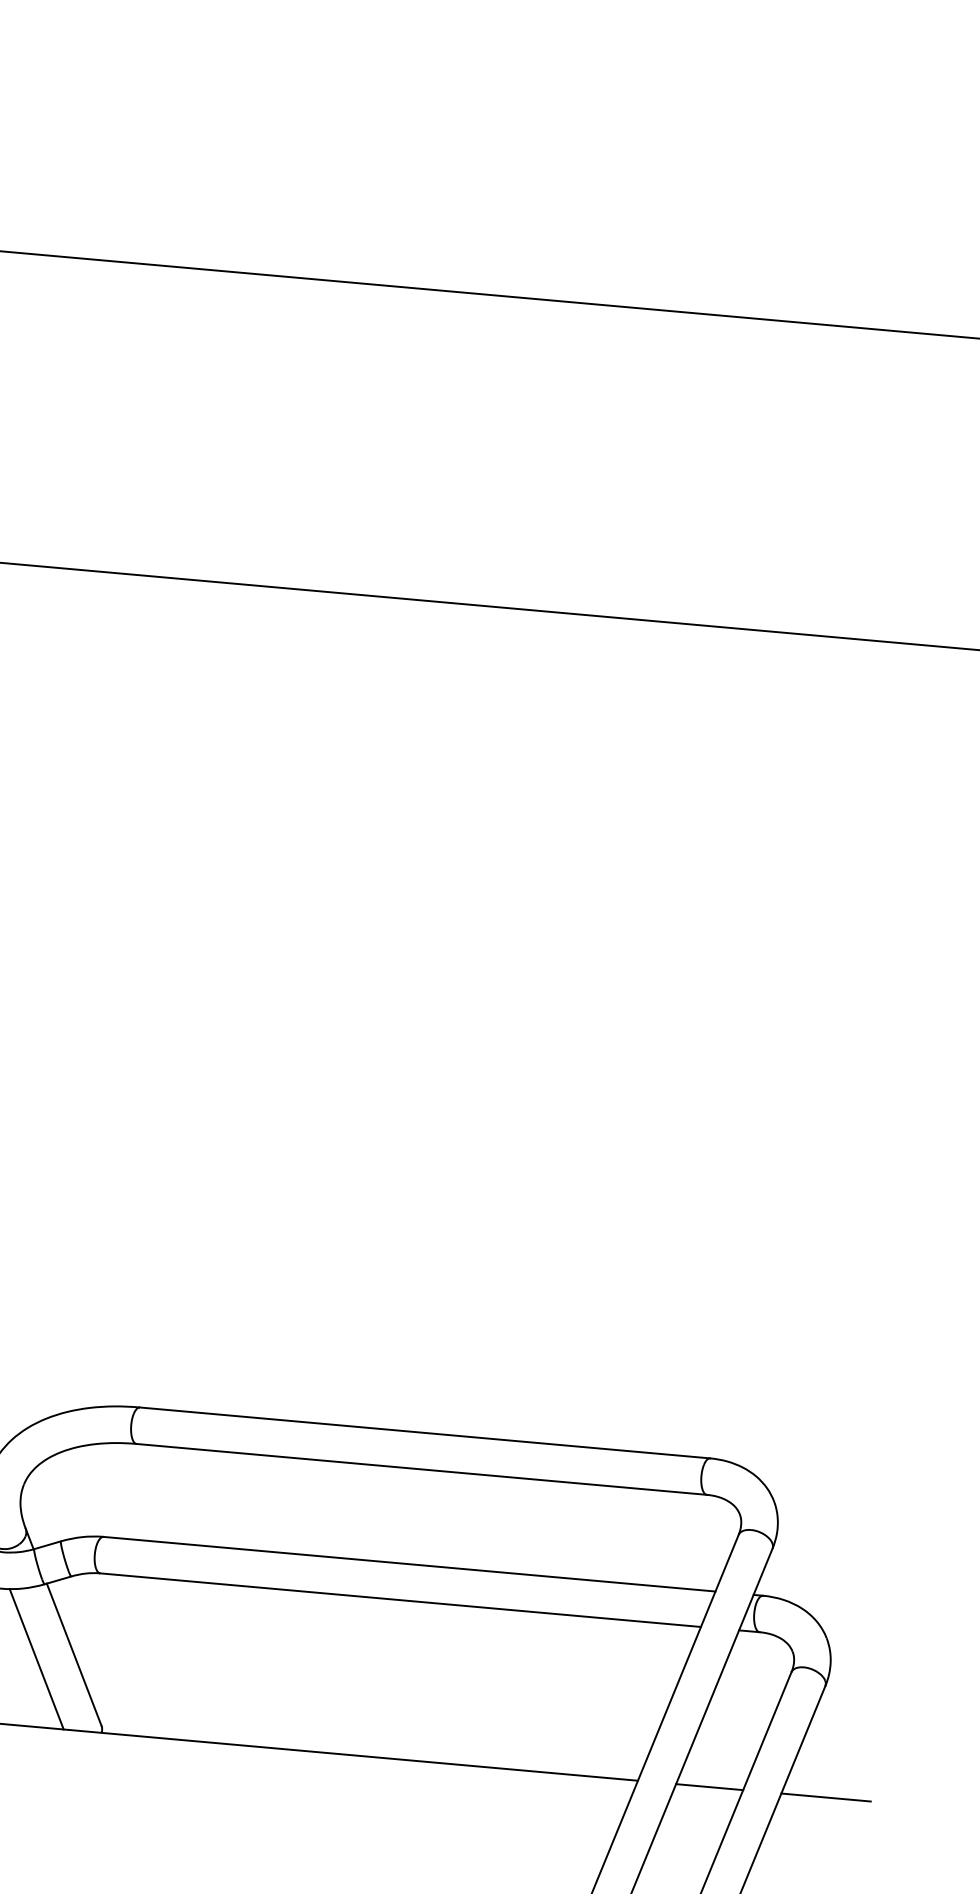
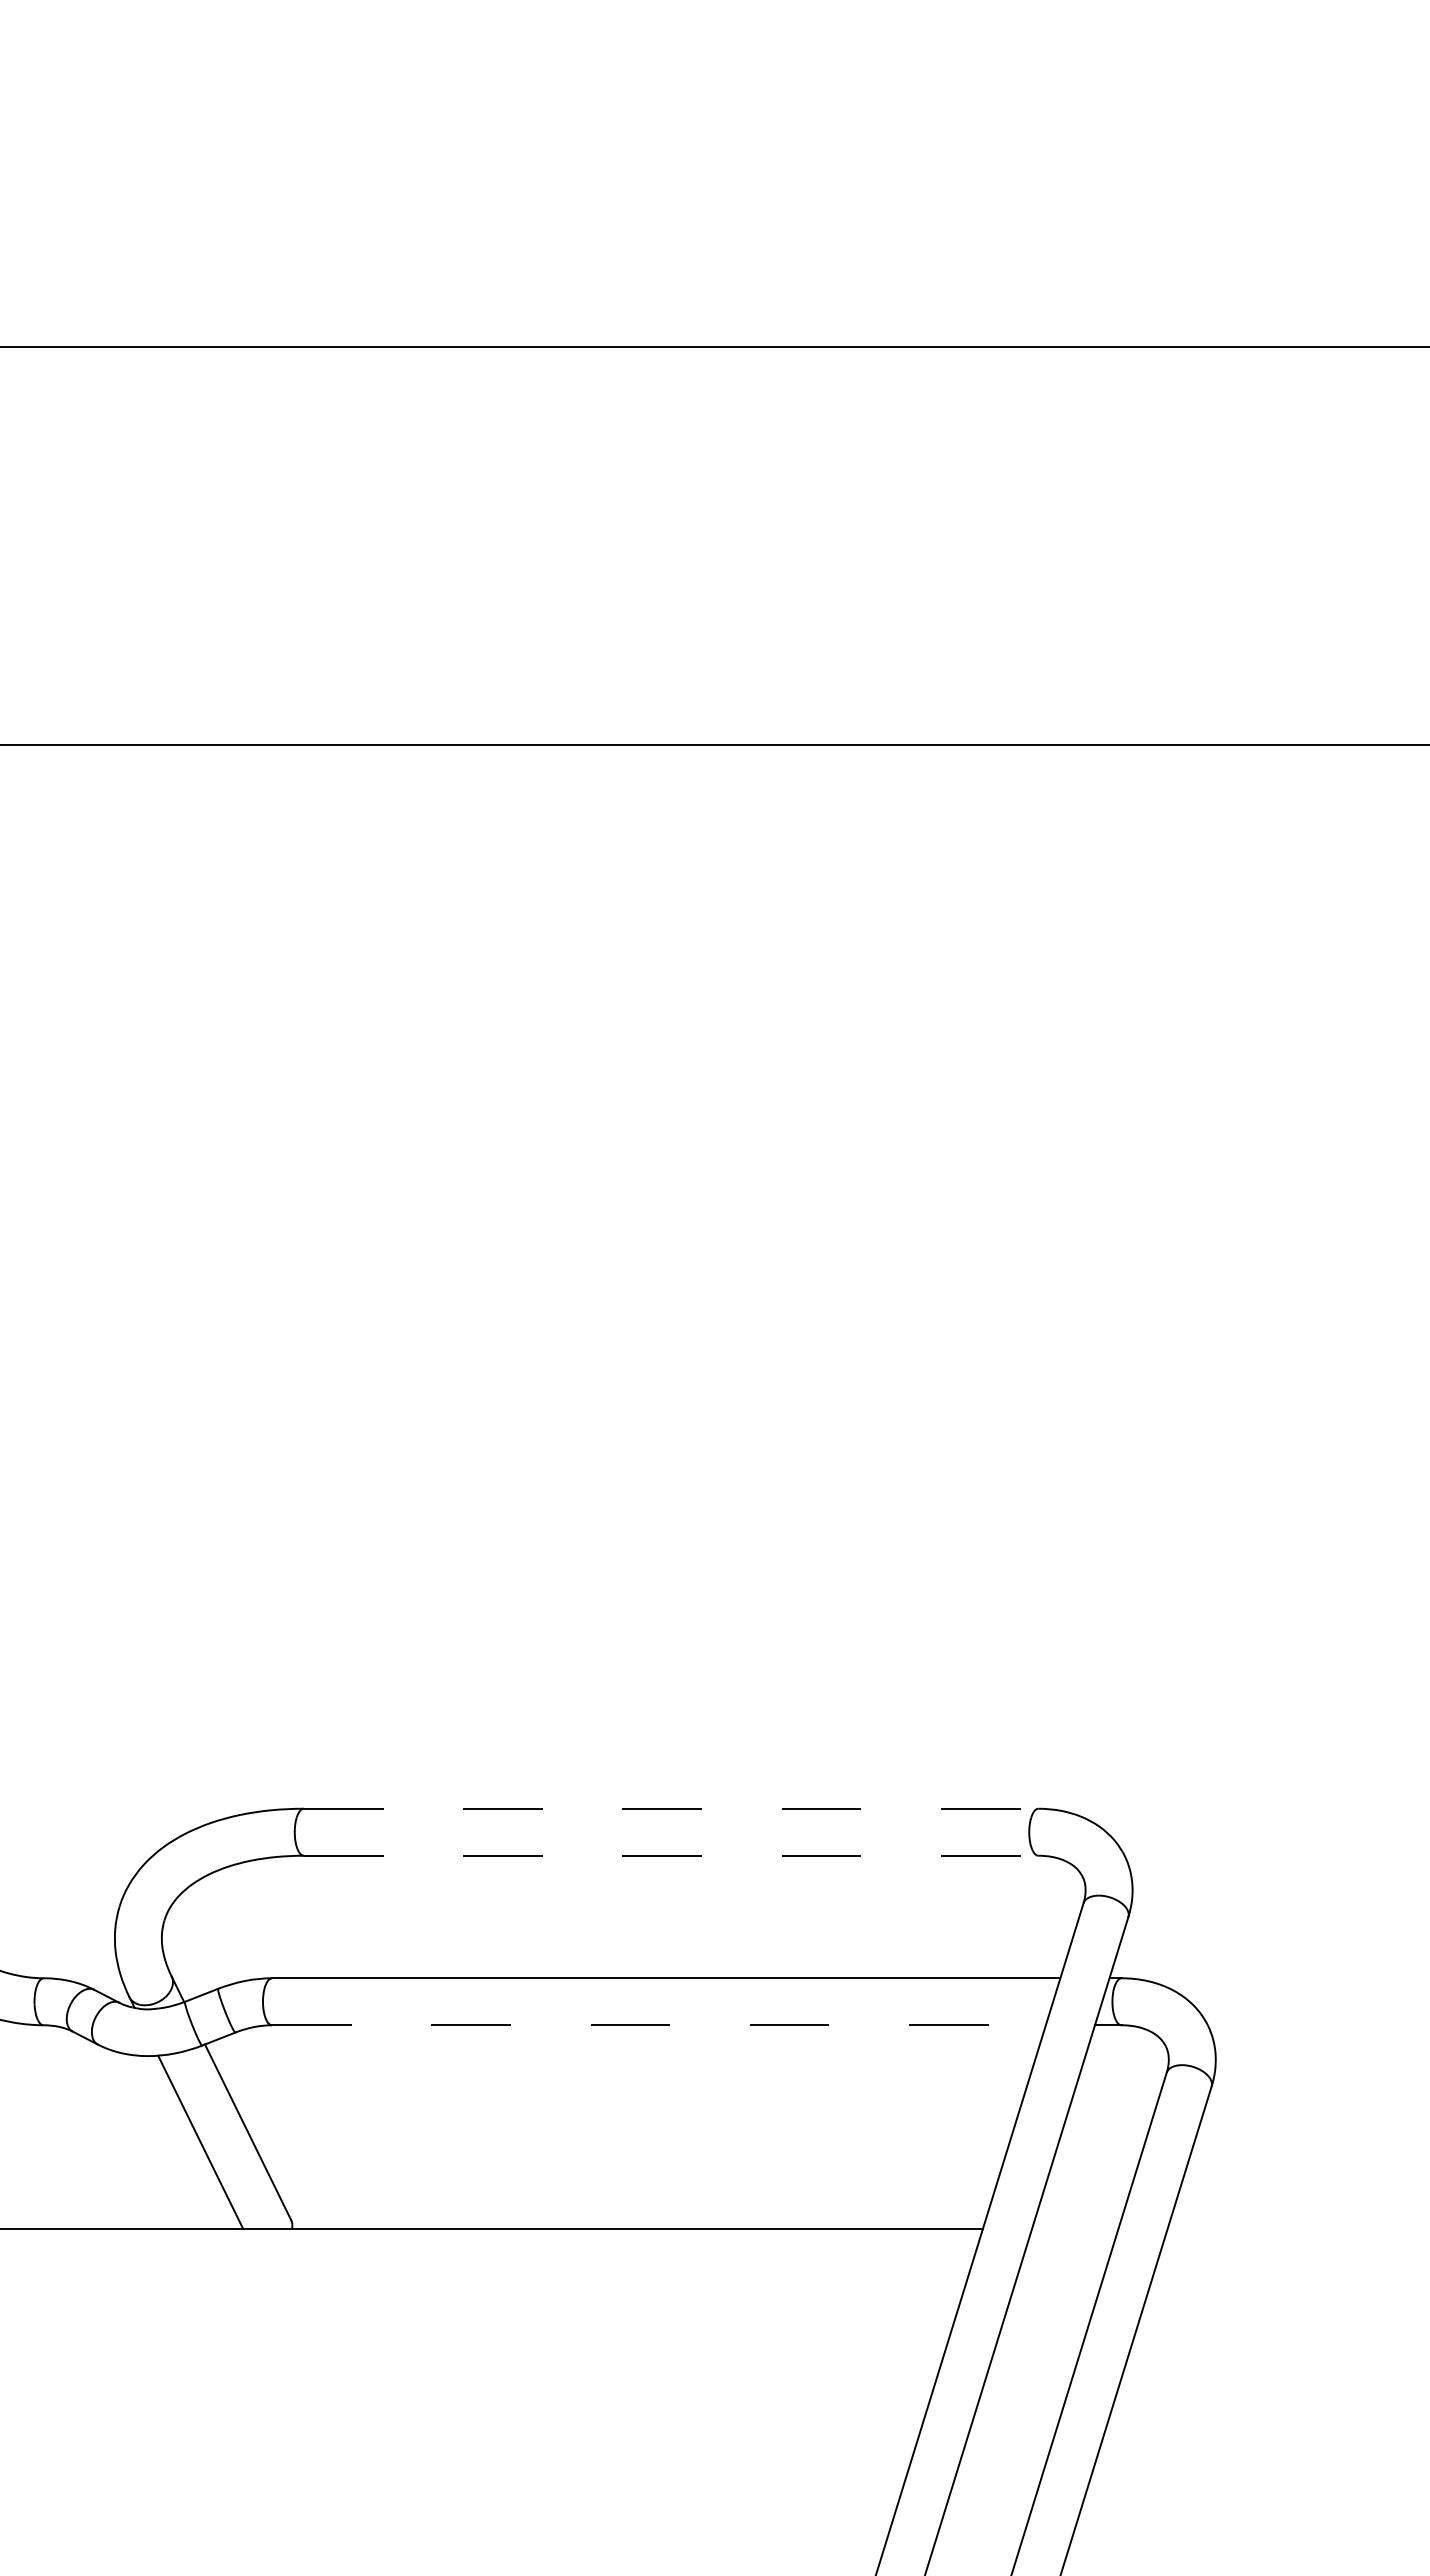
line: (425, 1432) -> (671, 1808), solid -> dashed
line: (422, 1469) -> (671, 1855), solid -> dashed
line: (400, 1600) -> (658, 2025), solid -> dashed
line: (709, 1786) -> (1075, 2228), removed
line: (825, 1797) -> (1224, 2228), removed

